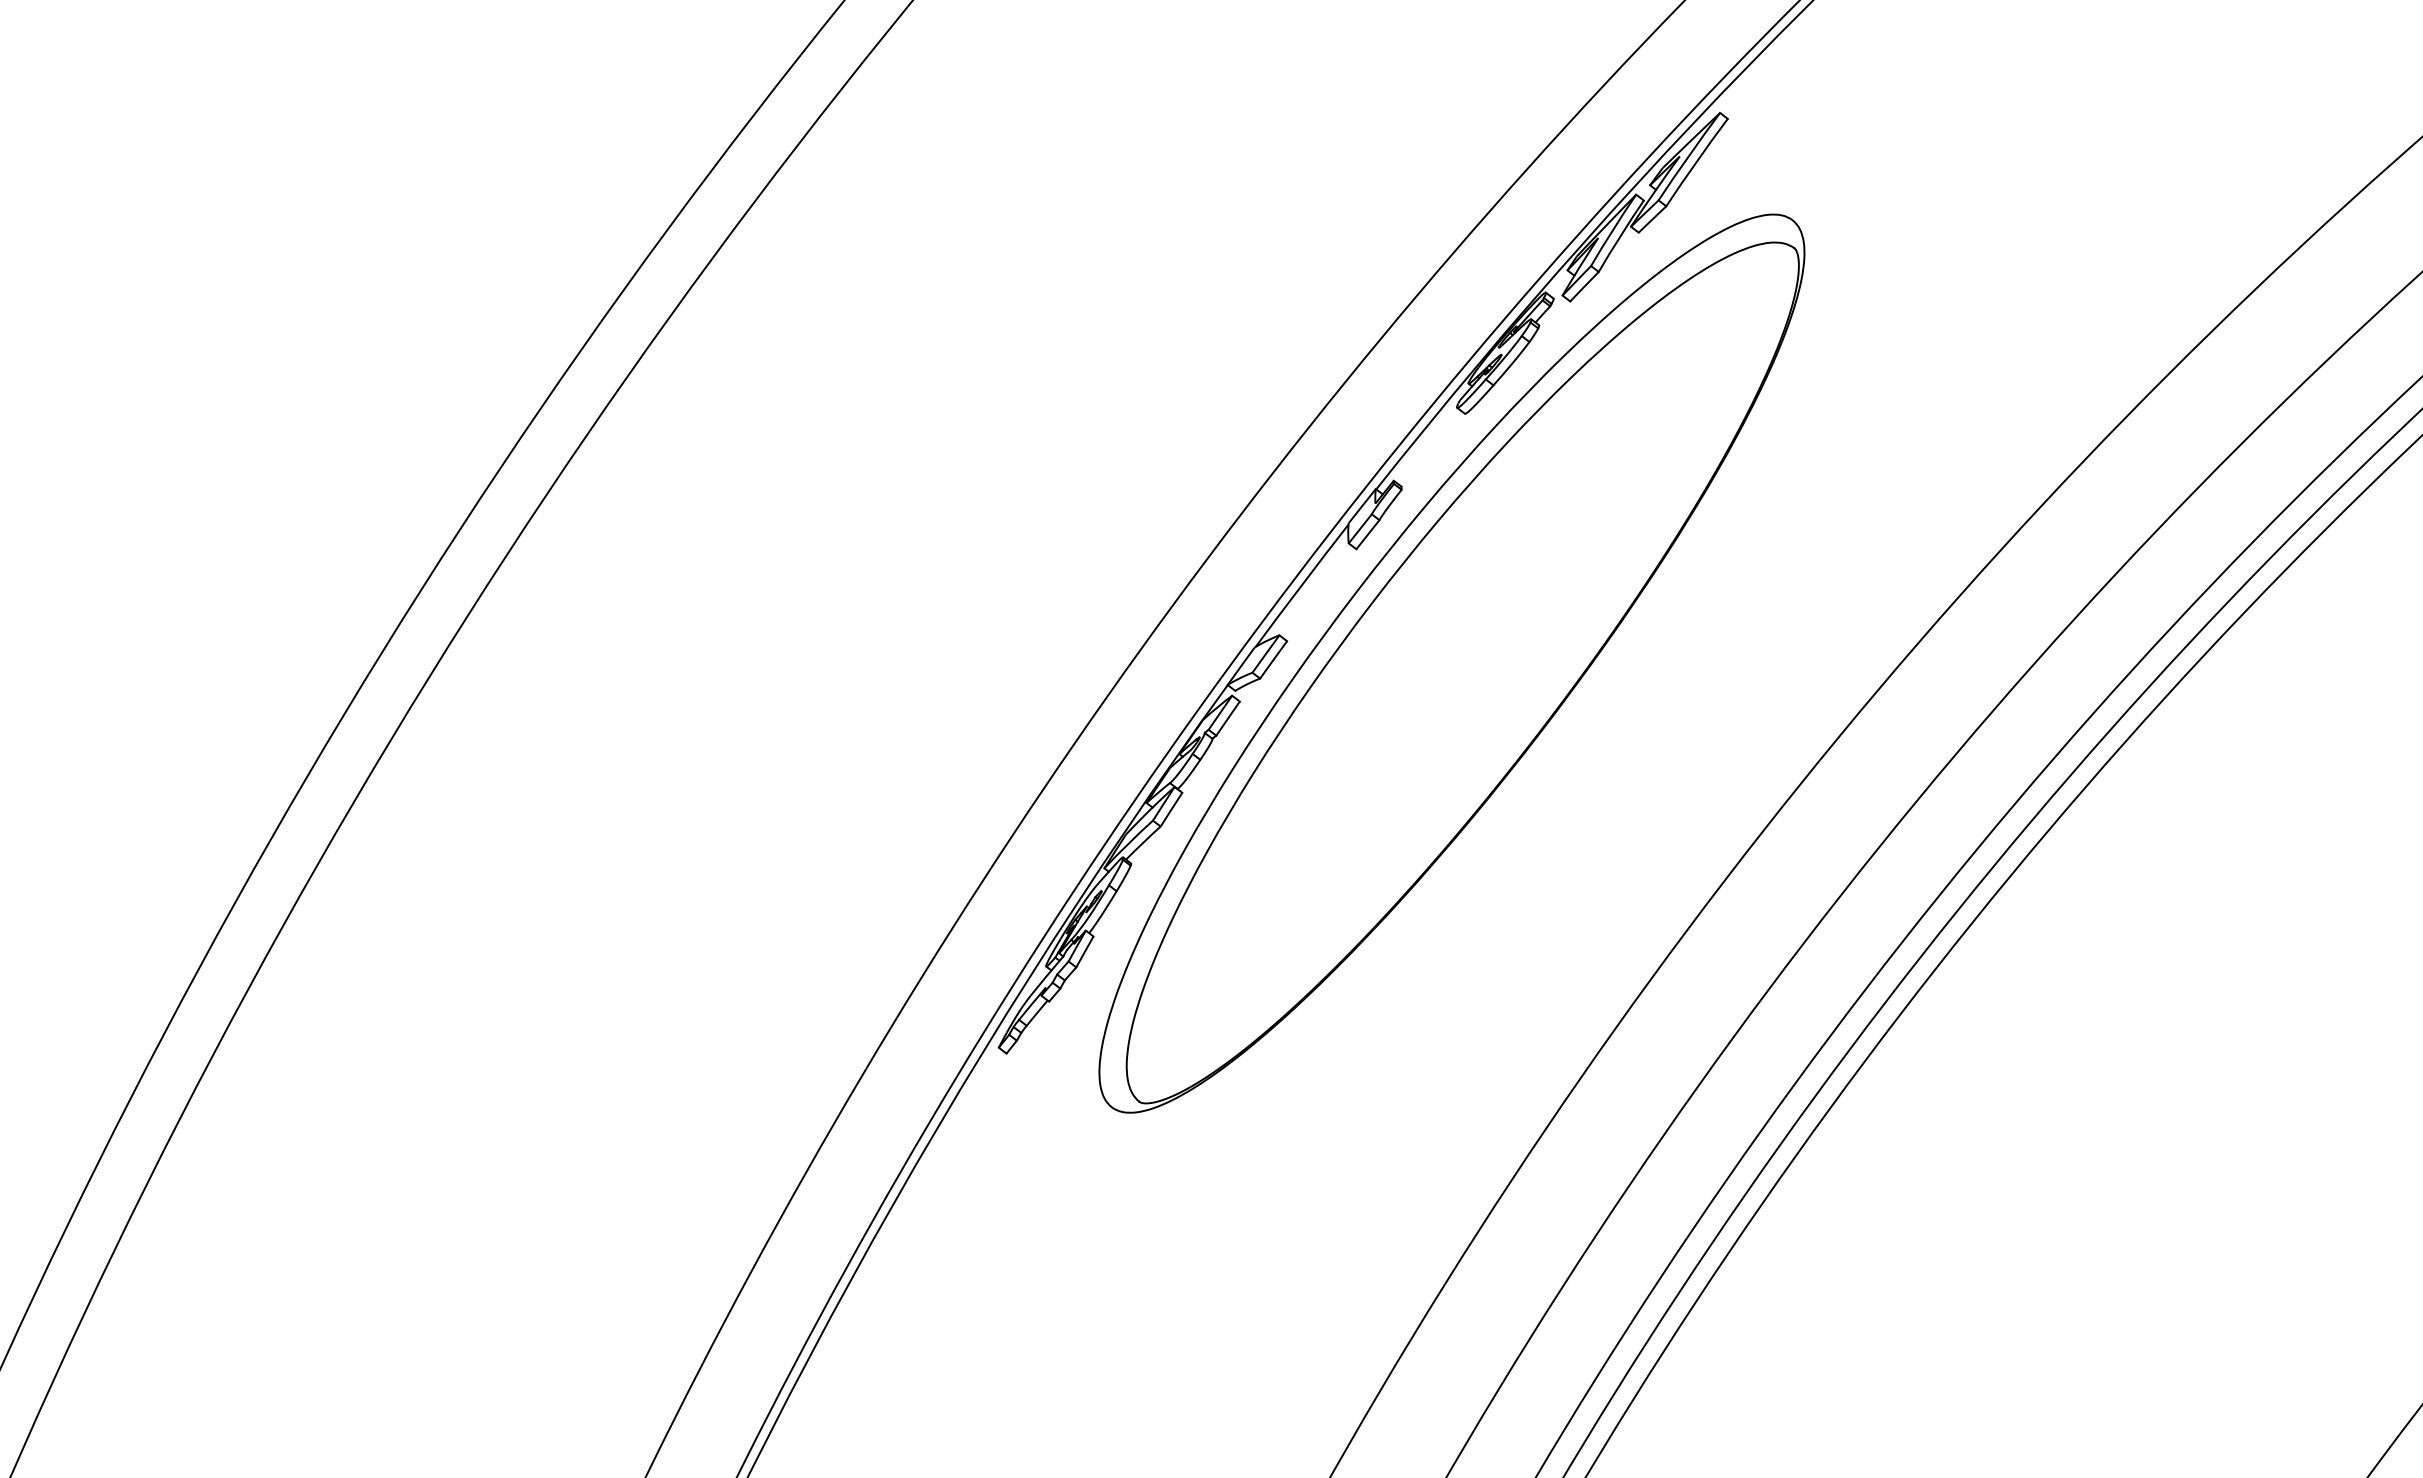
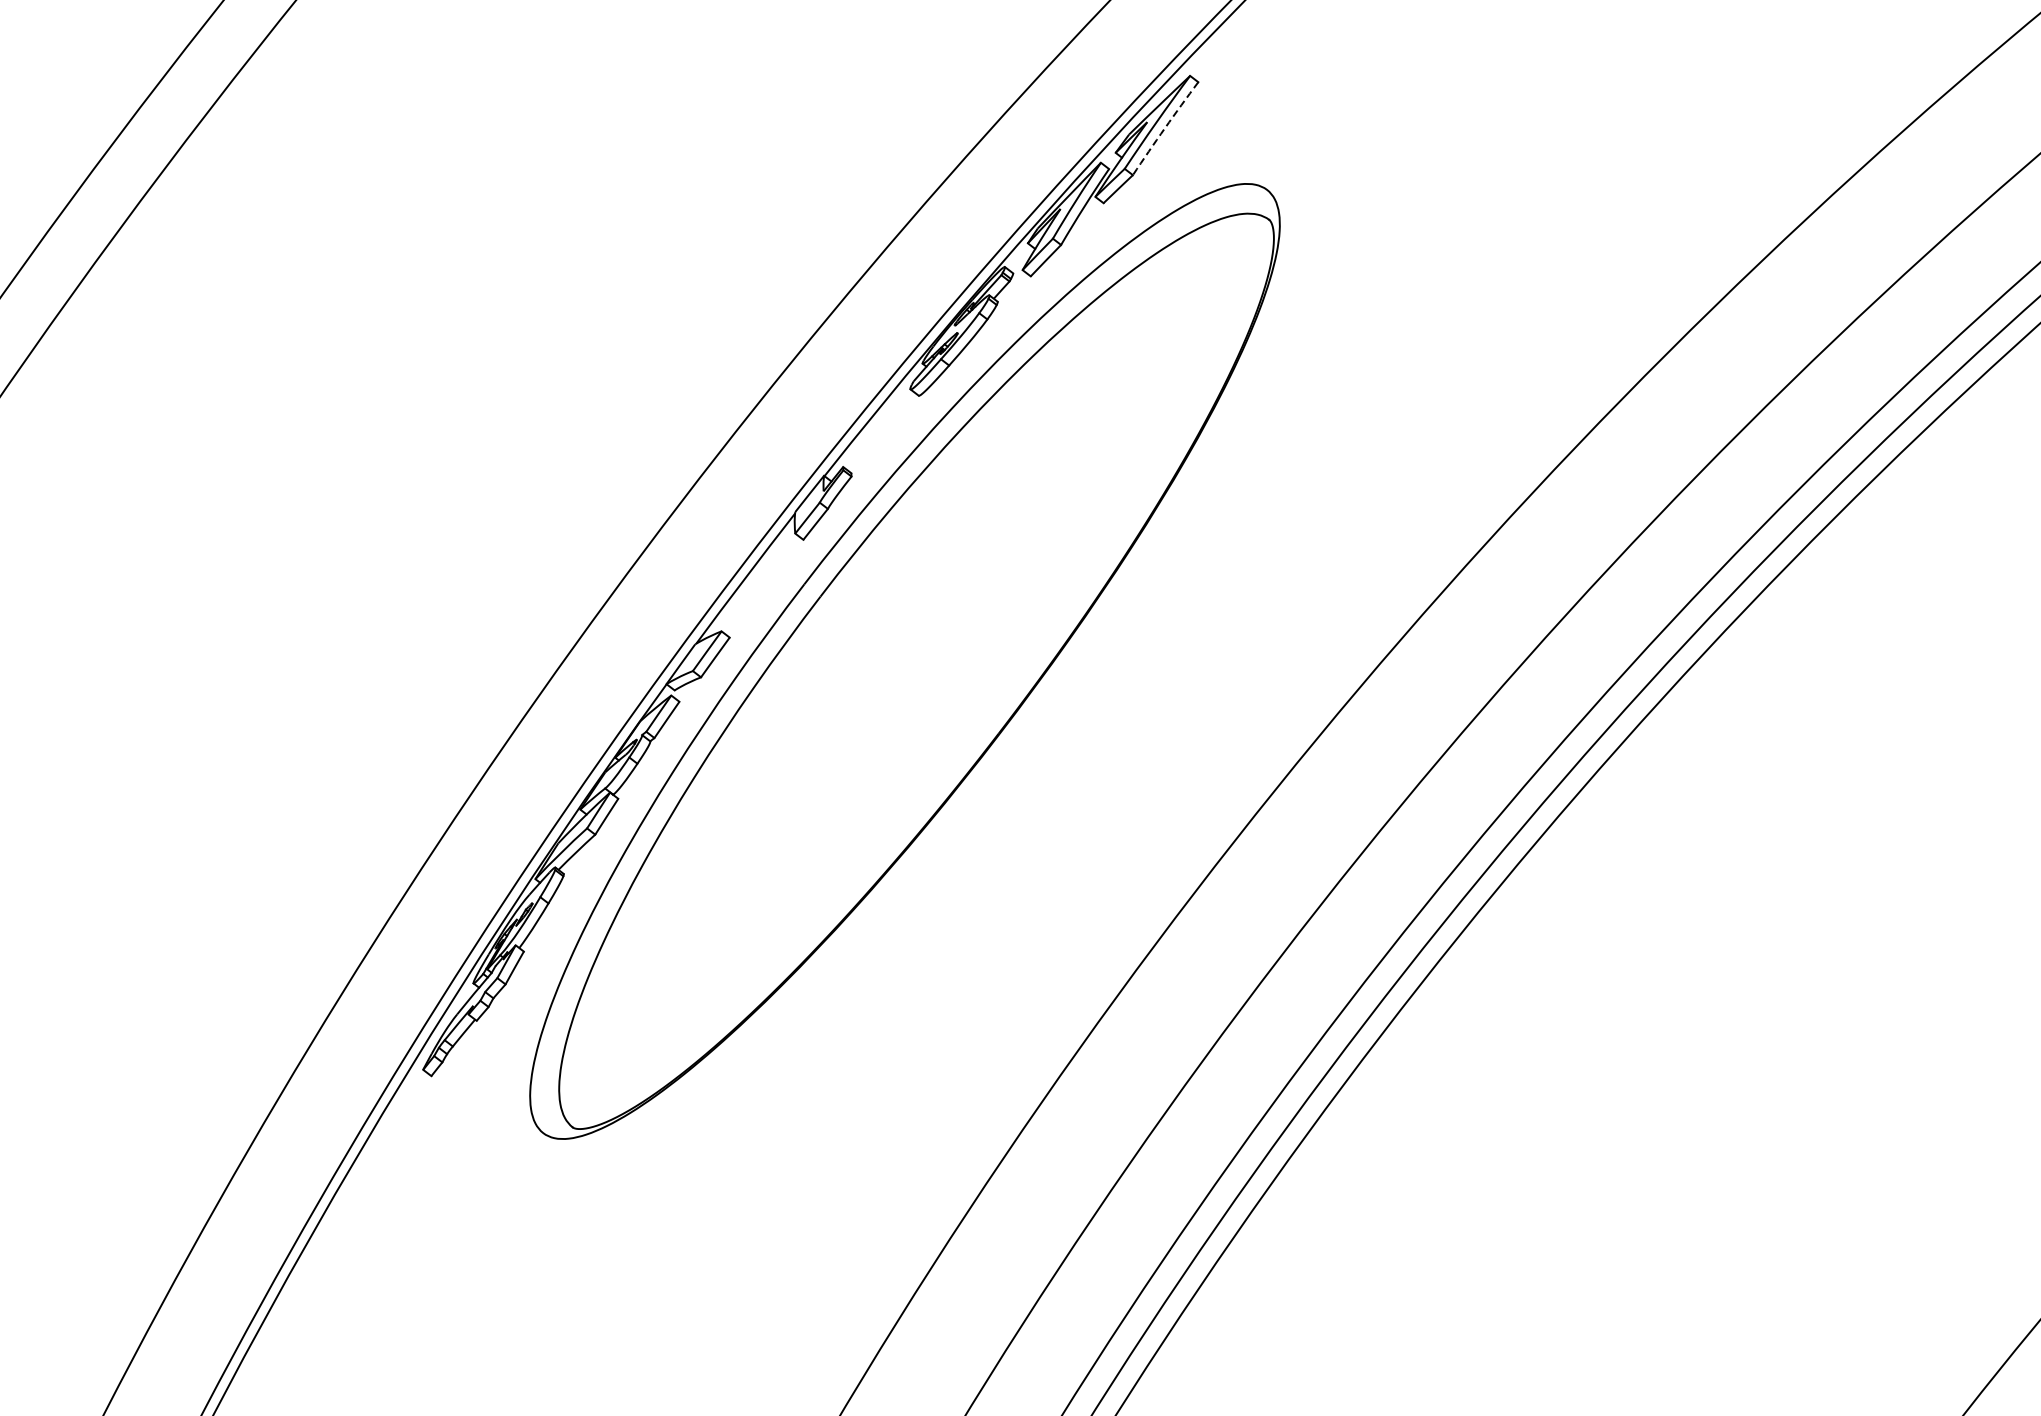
arc: (1696, 162) -> (1165, 128), solid -> dashed

